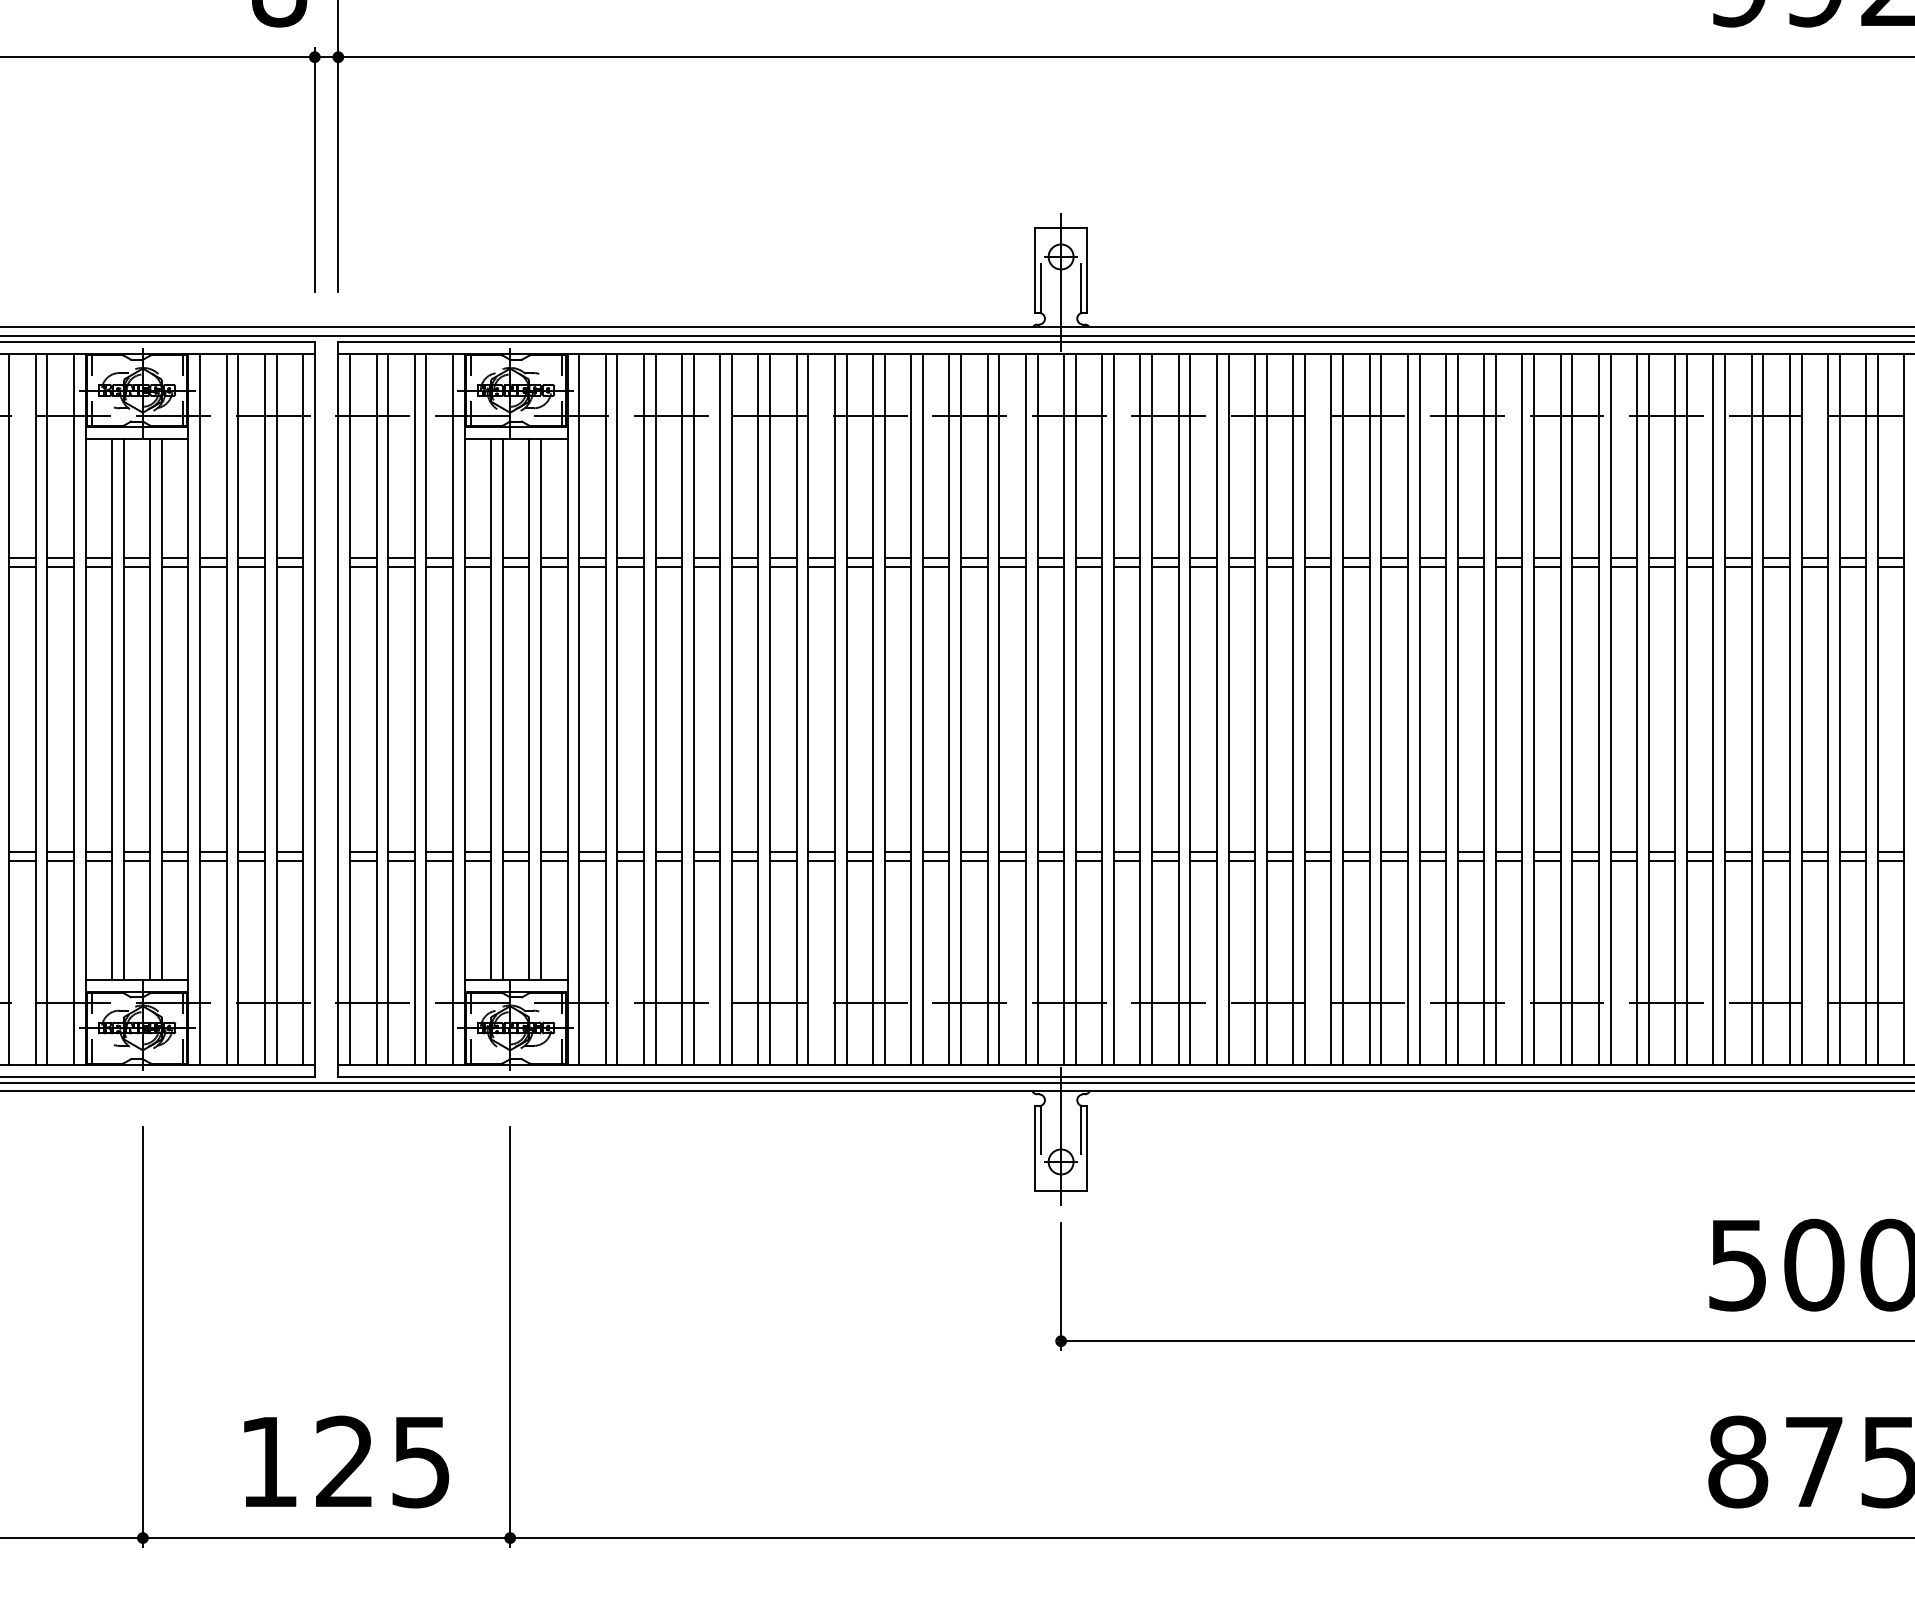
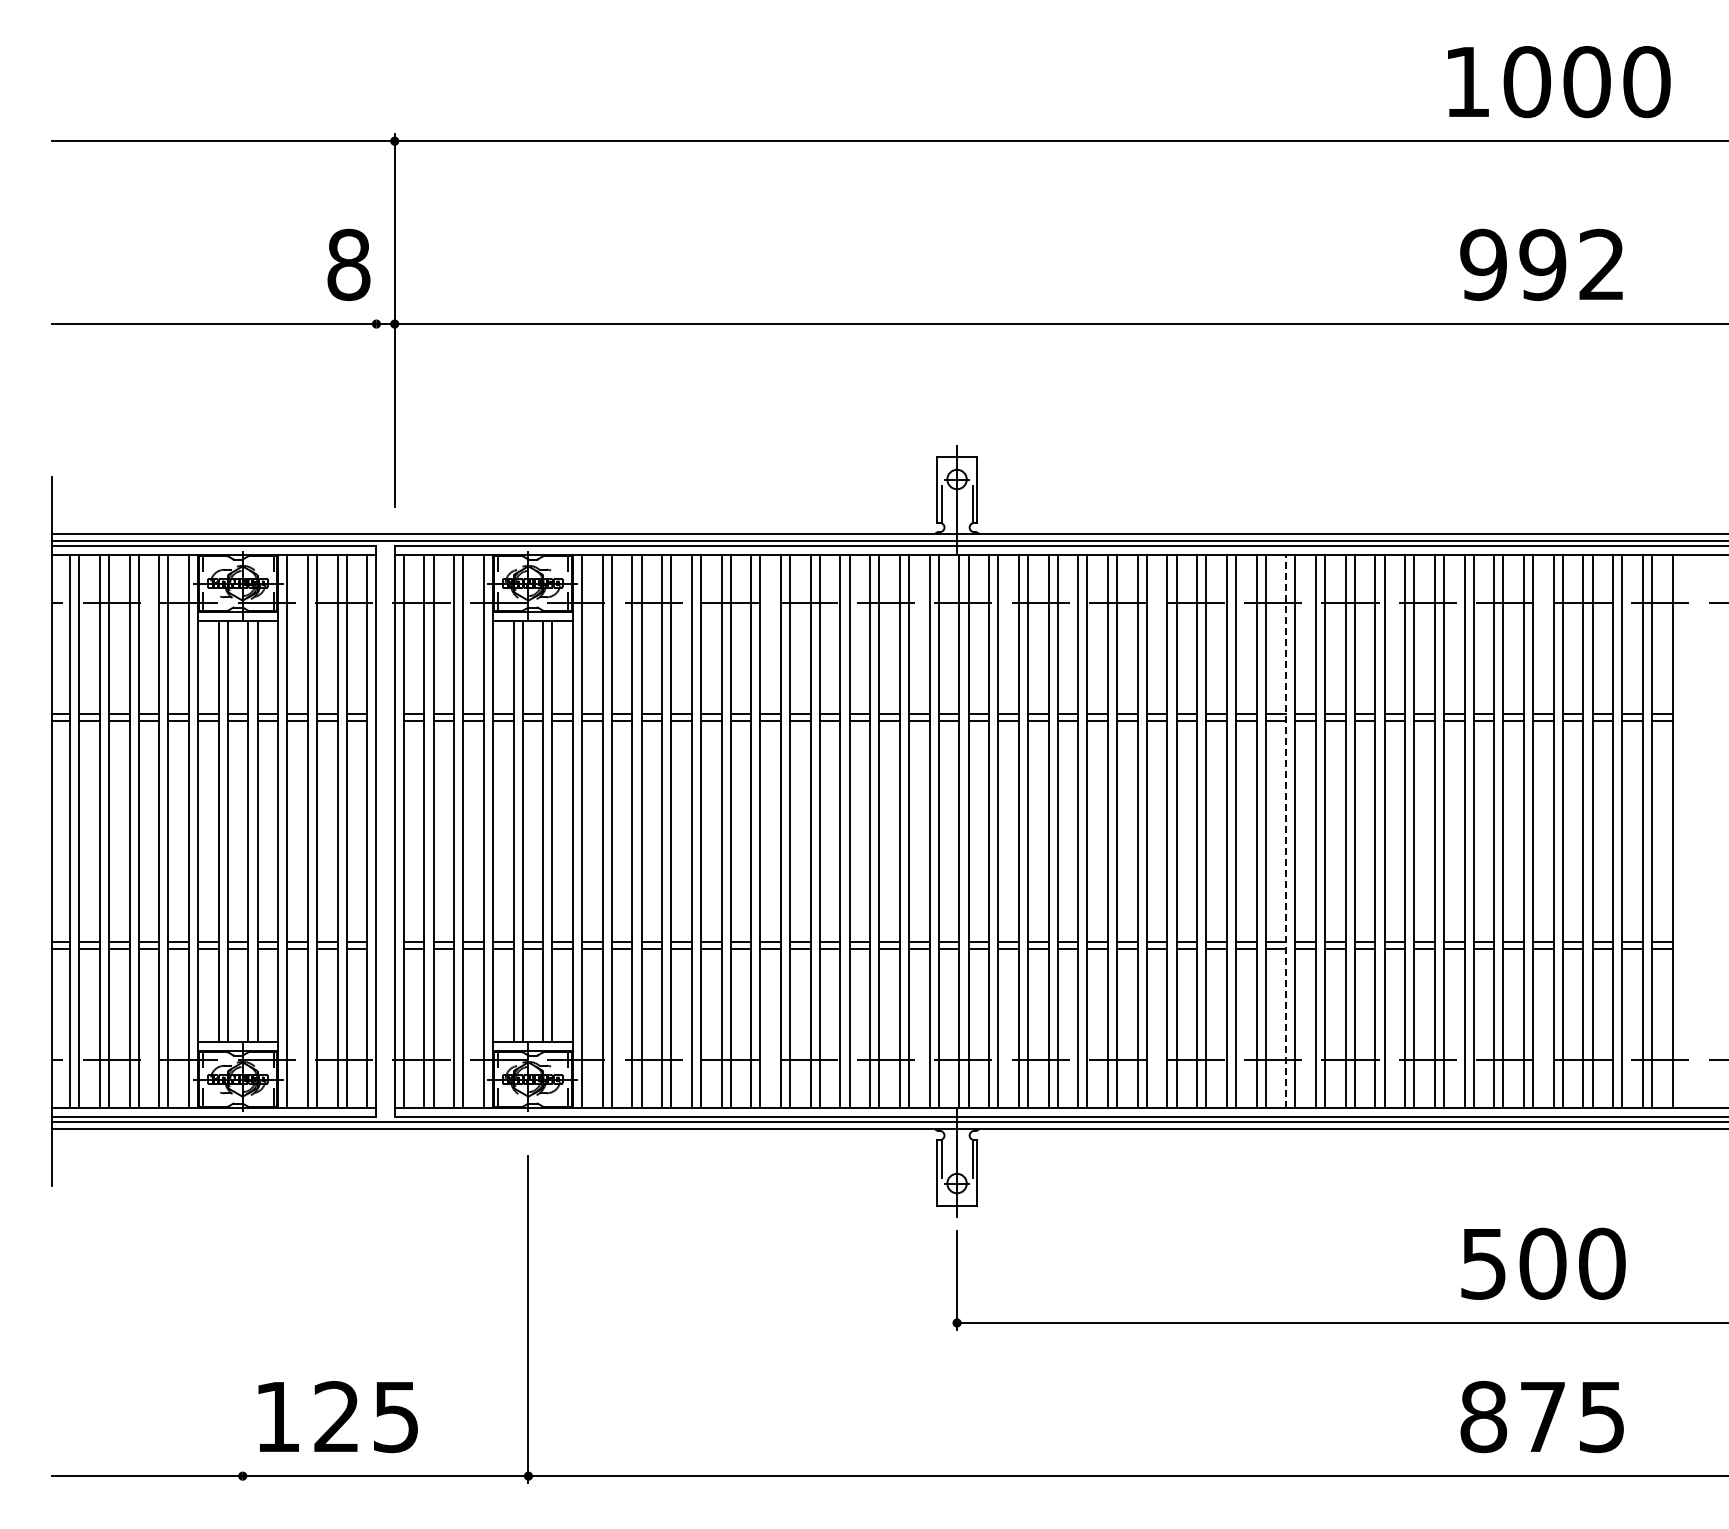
line: (314, 169) -> (376, 411), removed
line: (1484, 709) -> (1286, 831), solid -> dashed
line: (142, 1336) -> (242, 1319), removed
text: (345, 1462) -> (337, 1417), moved

